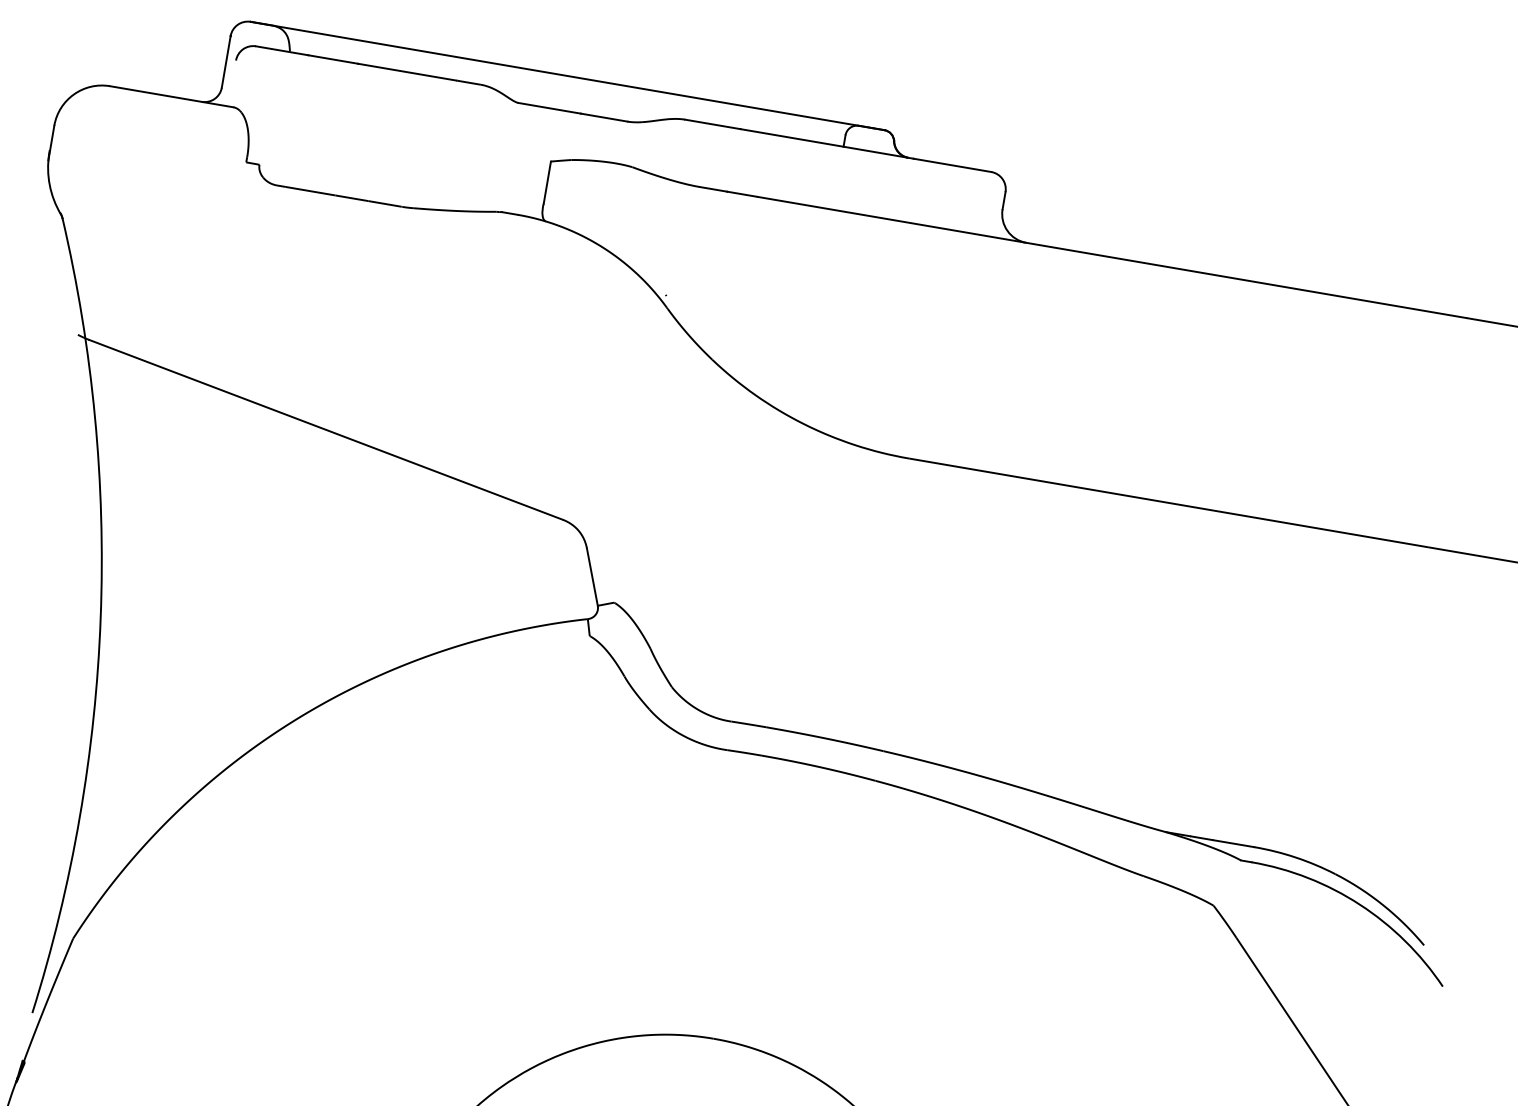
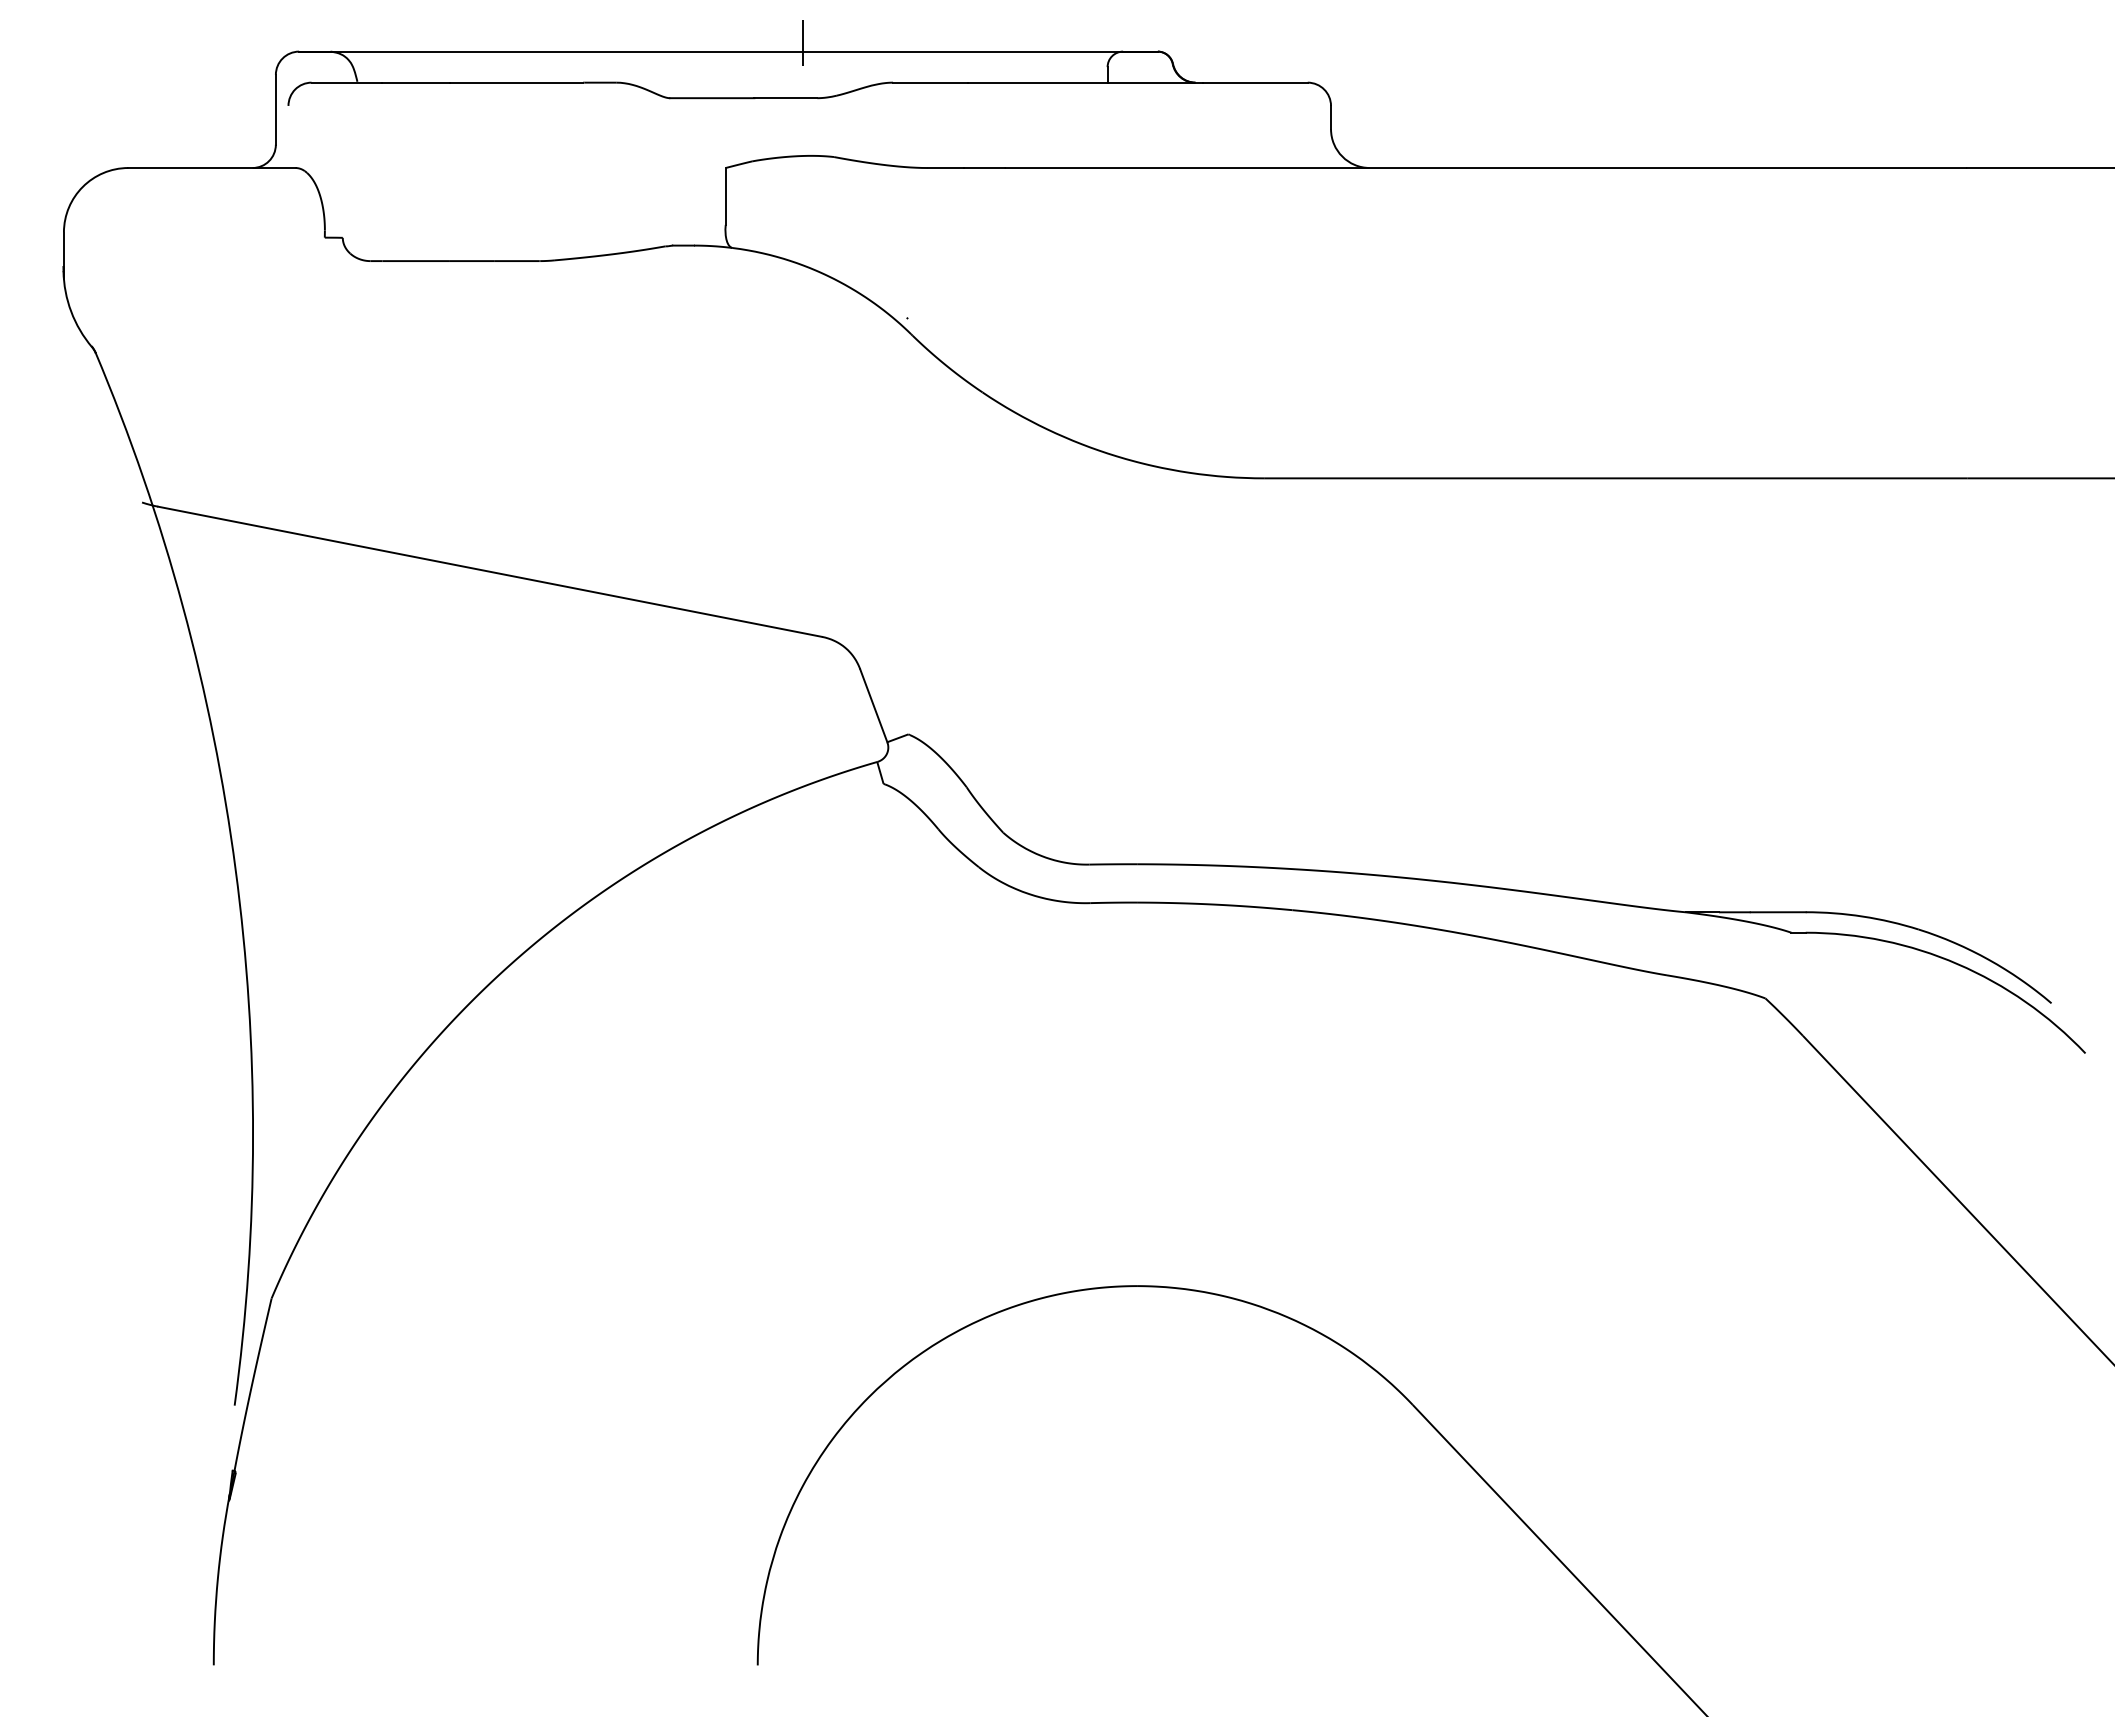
line: (624, 79) -> (803, 43), added

